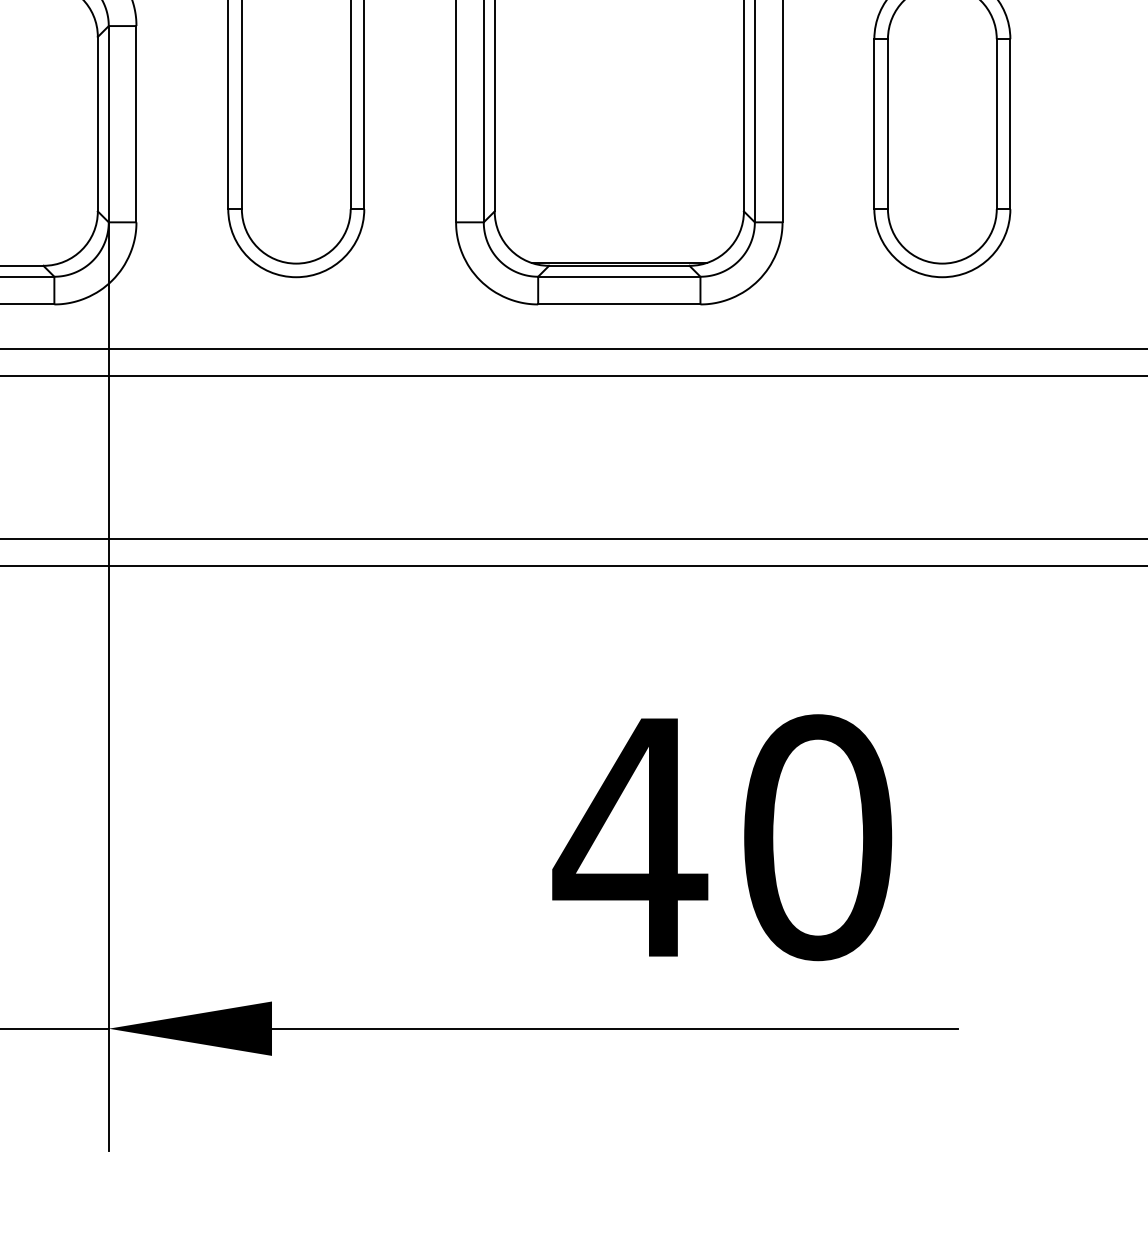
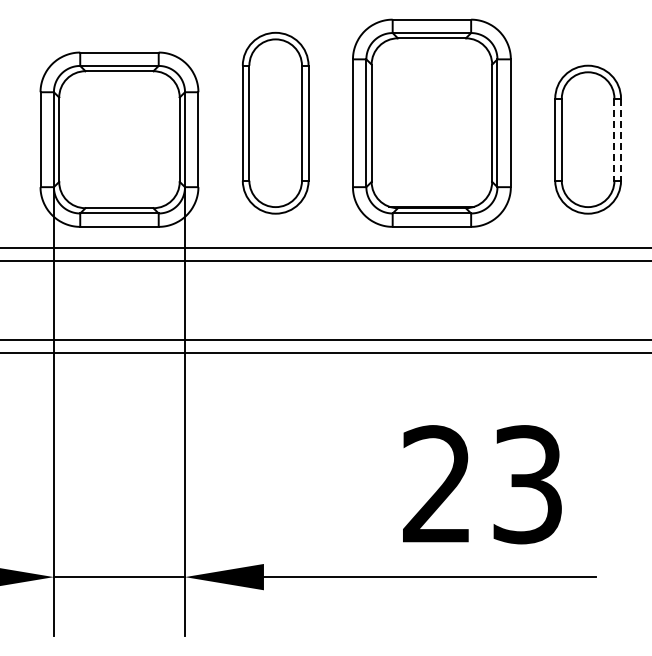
line: (996, 125) -> (614, 140), solid -> dashed
line: (1011, 125) -> (621, 140), solid -> dashed
text: (721, 837) -> (481, 484), 40 -> 23

